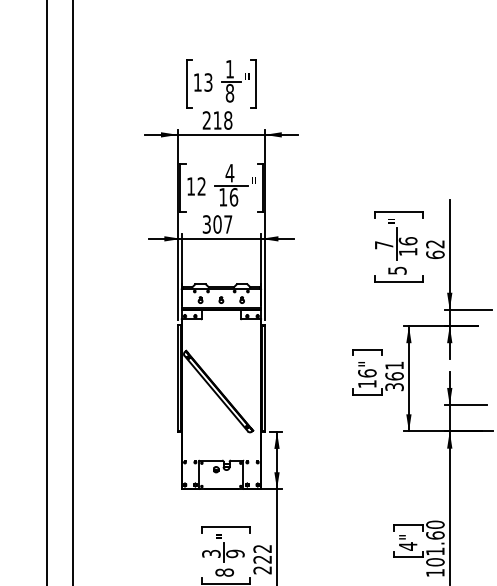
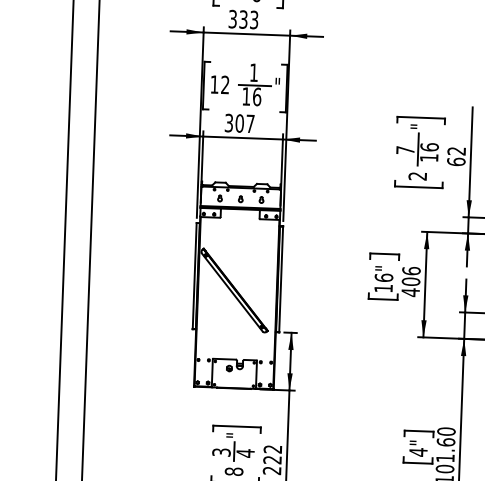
text: (217, 120) -> (243, 19), 218 -> 333
text: (229, 173) -> (253, 73), 4 -> 1
text: (397, 270) -> (417, 176), 5 -> 2
text: (394, 376) -> (411, 281), 361 -> 406
text: (235, 553) -> (245, 452), 9 -> 4

